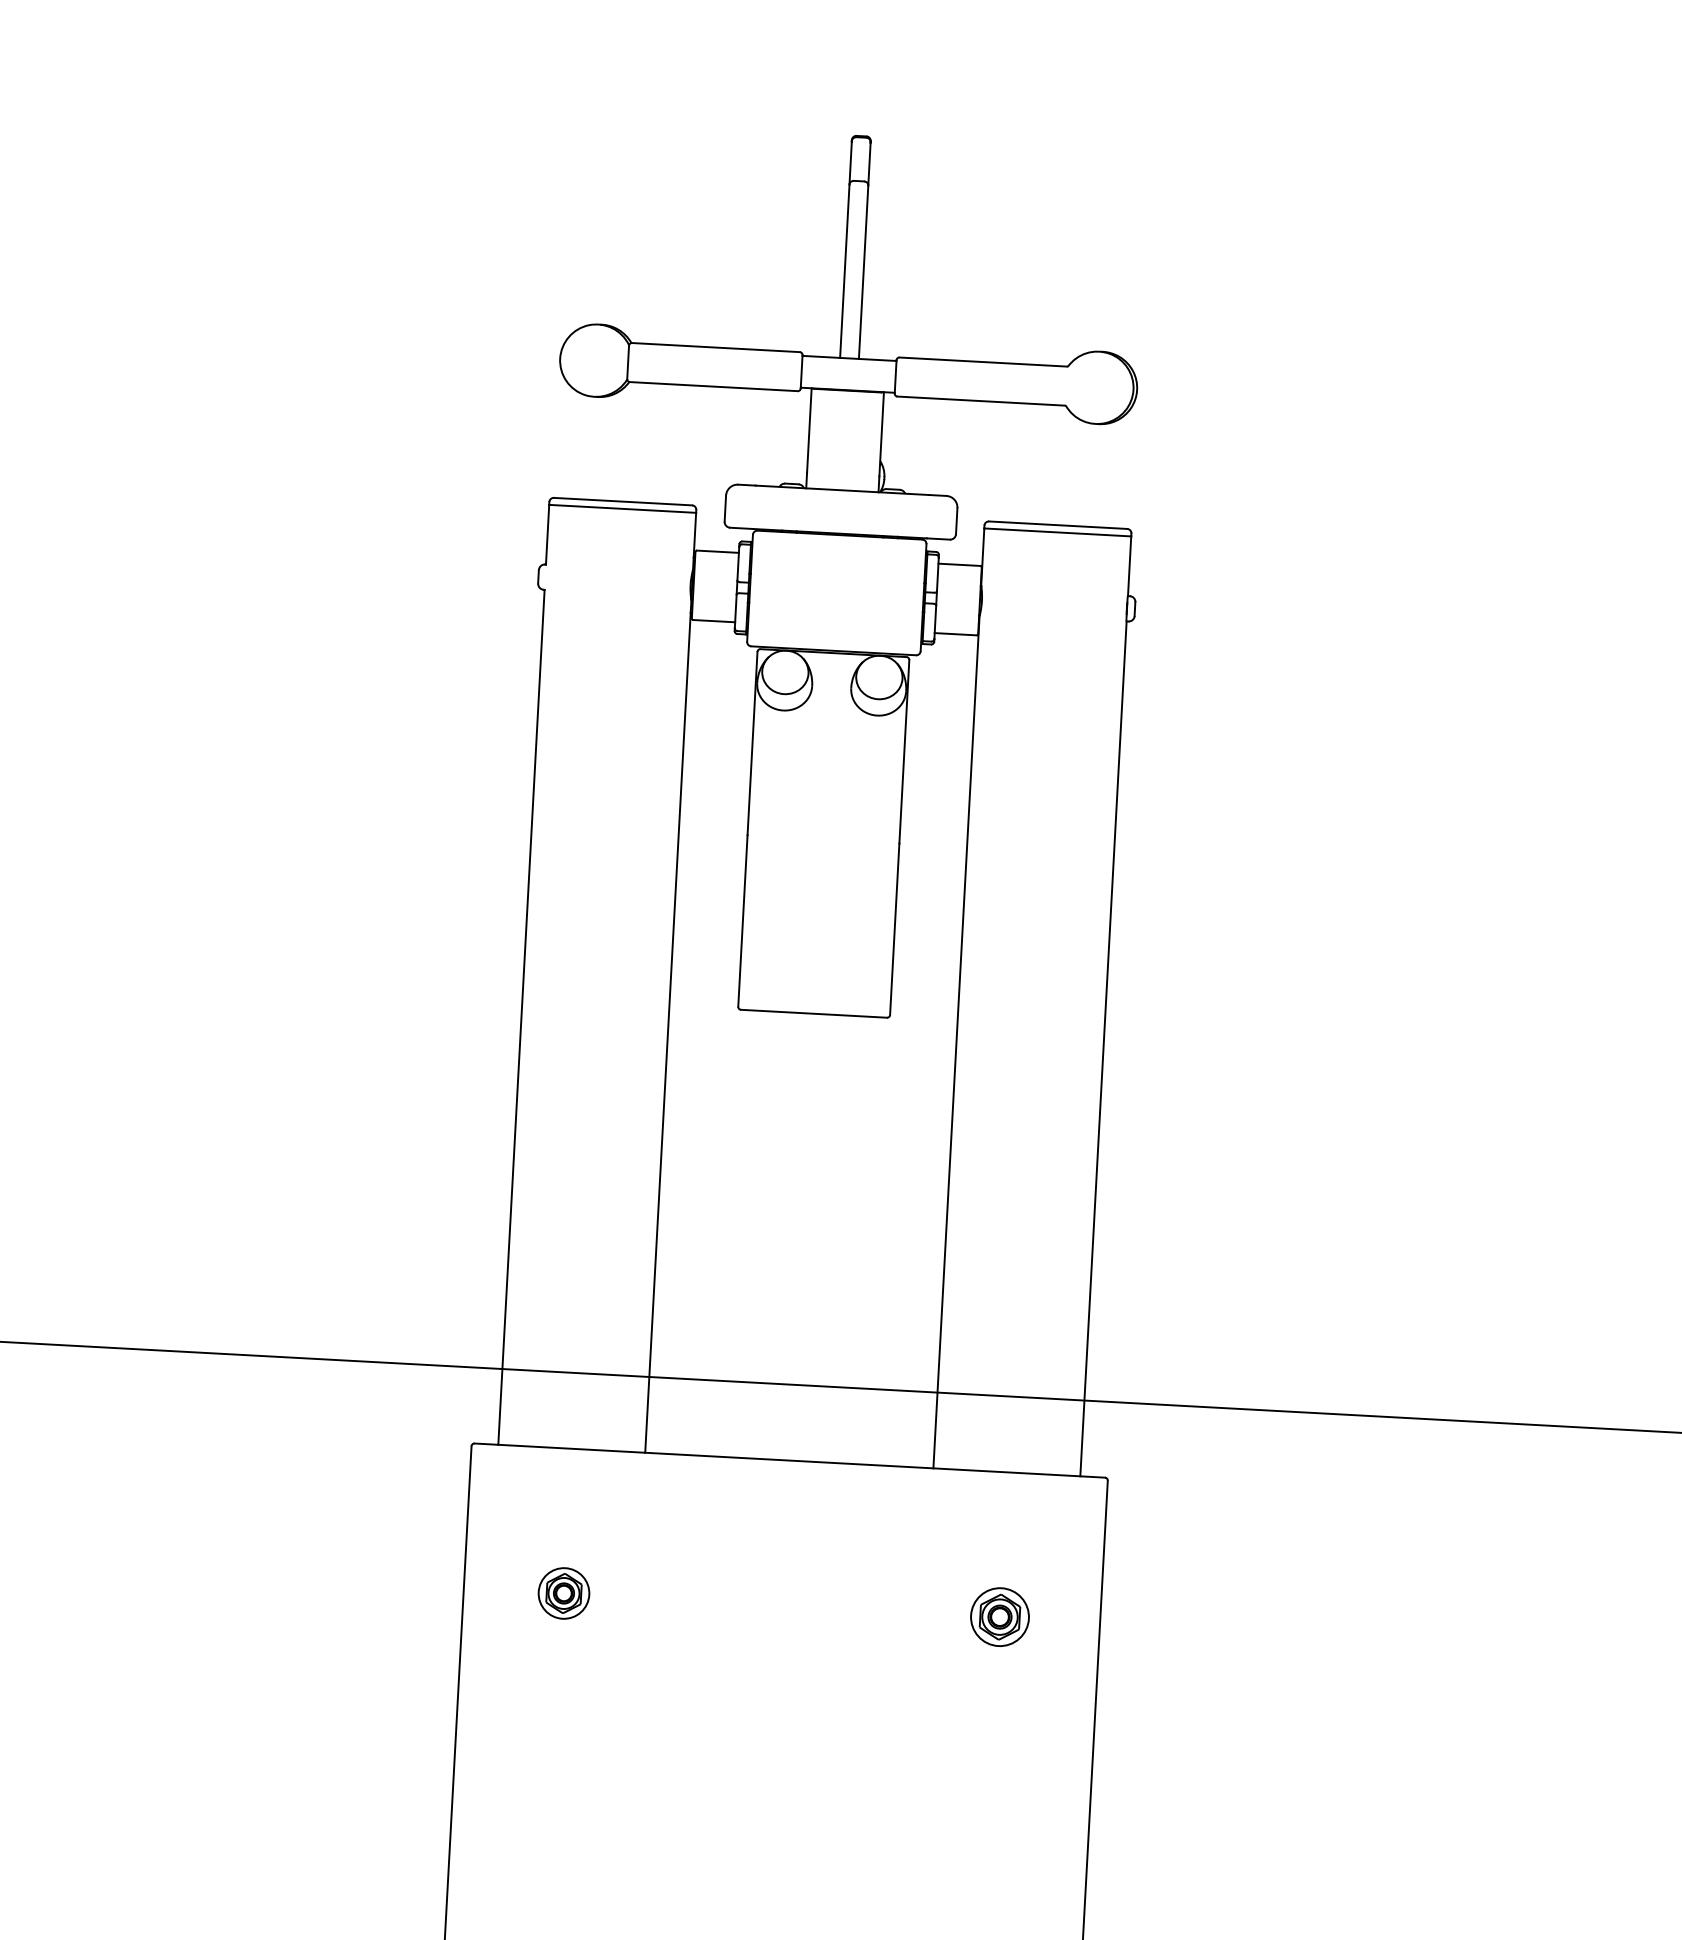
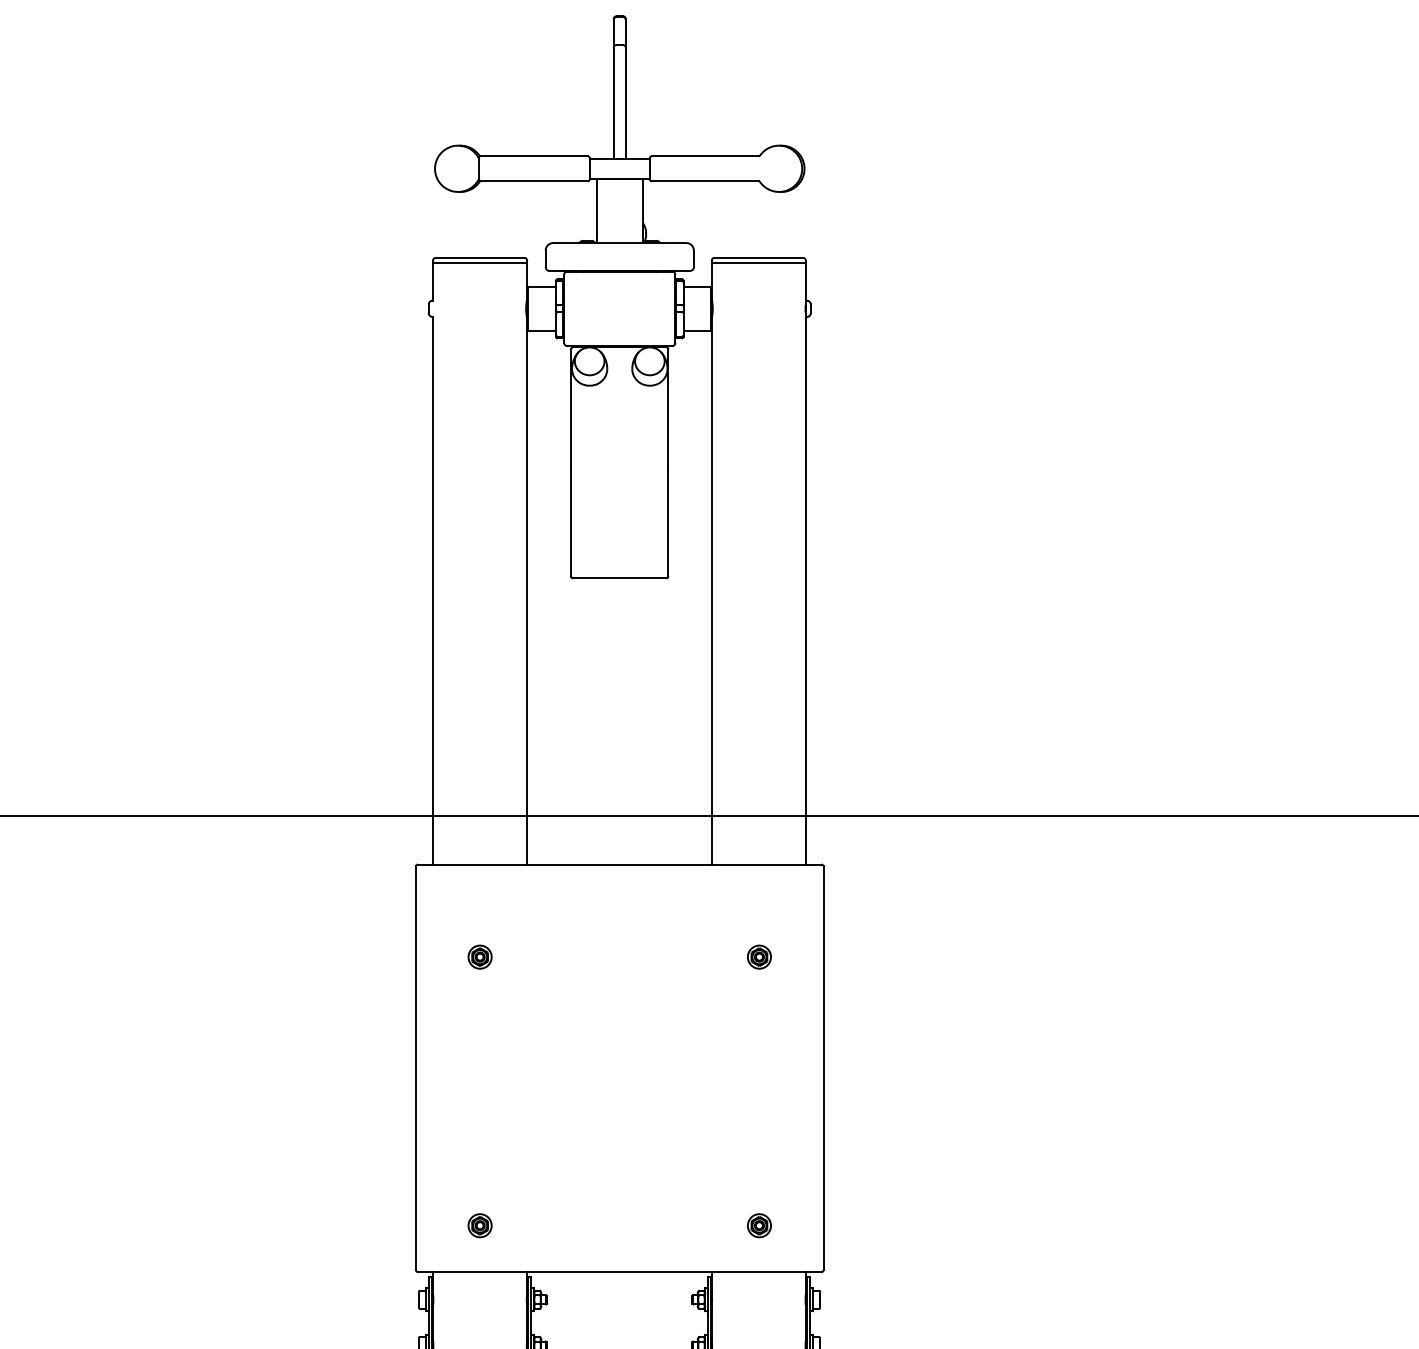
part: (563, 1592) -> (479, 956), size x0.71
part: (1000, 1615) -> (759, 956), size x0.62

